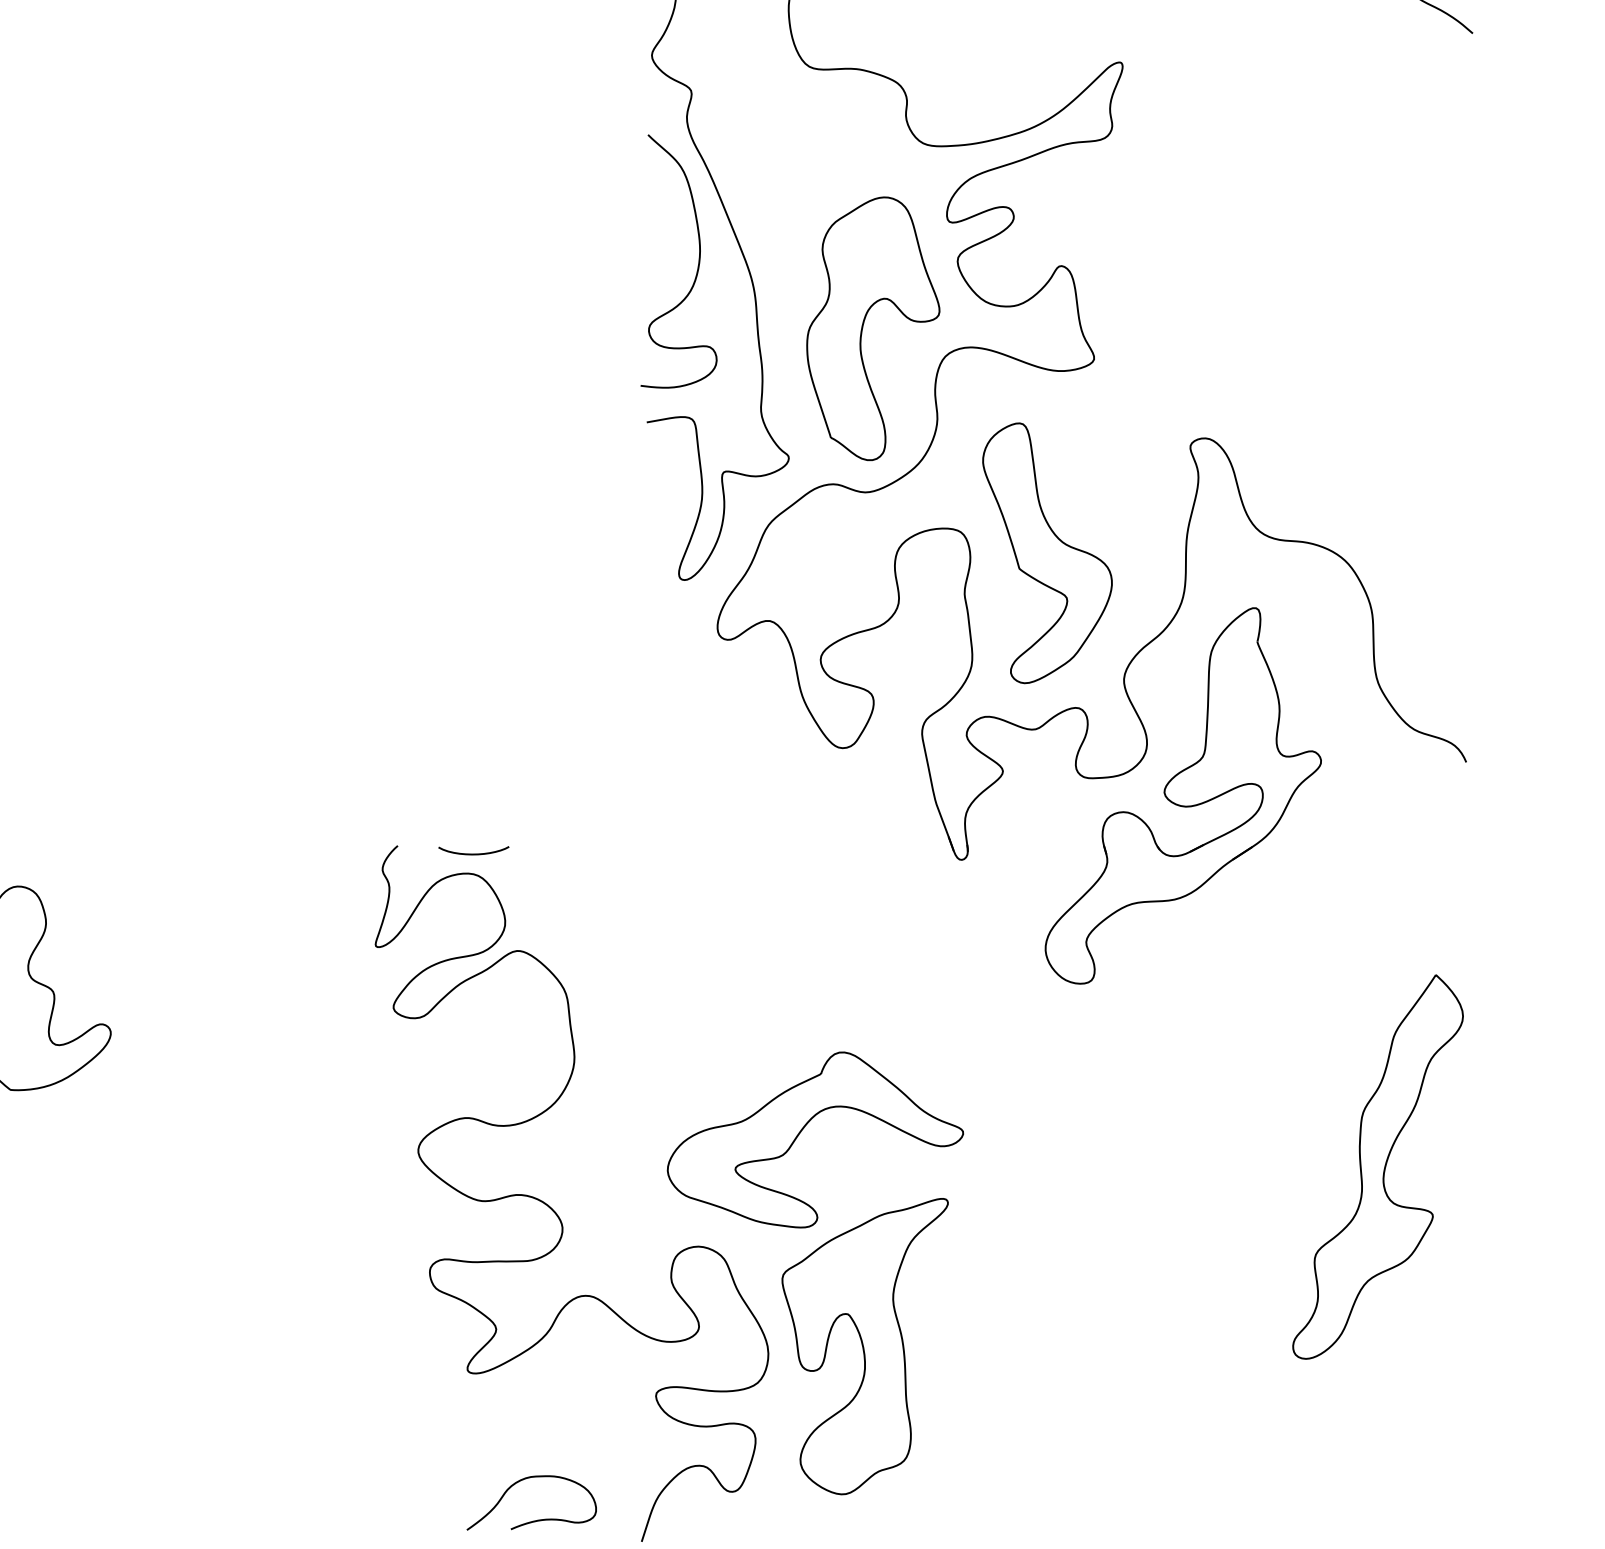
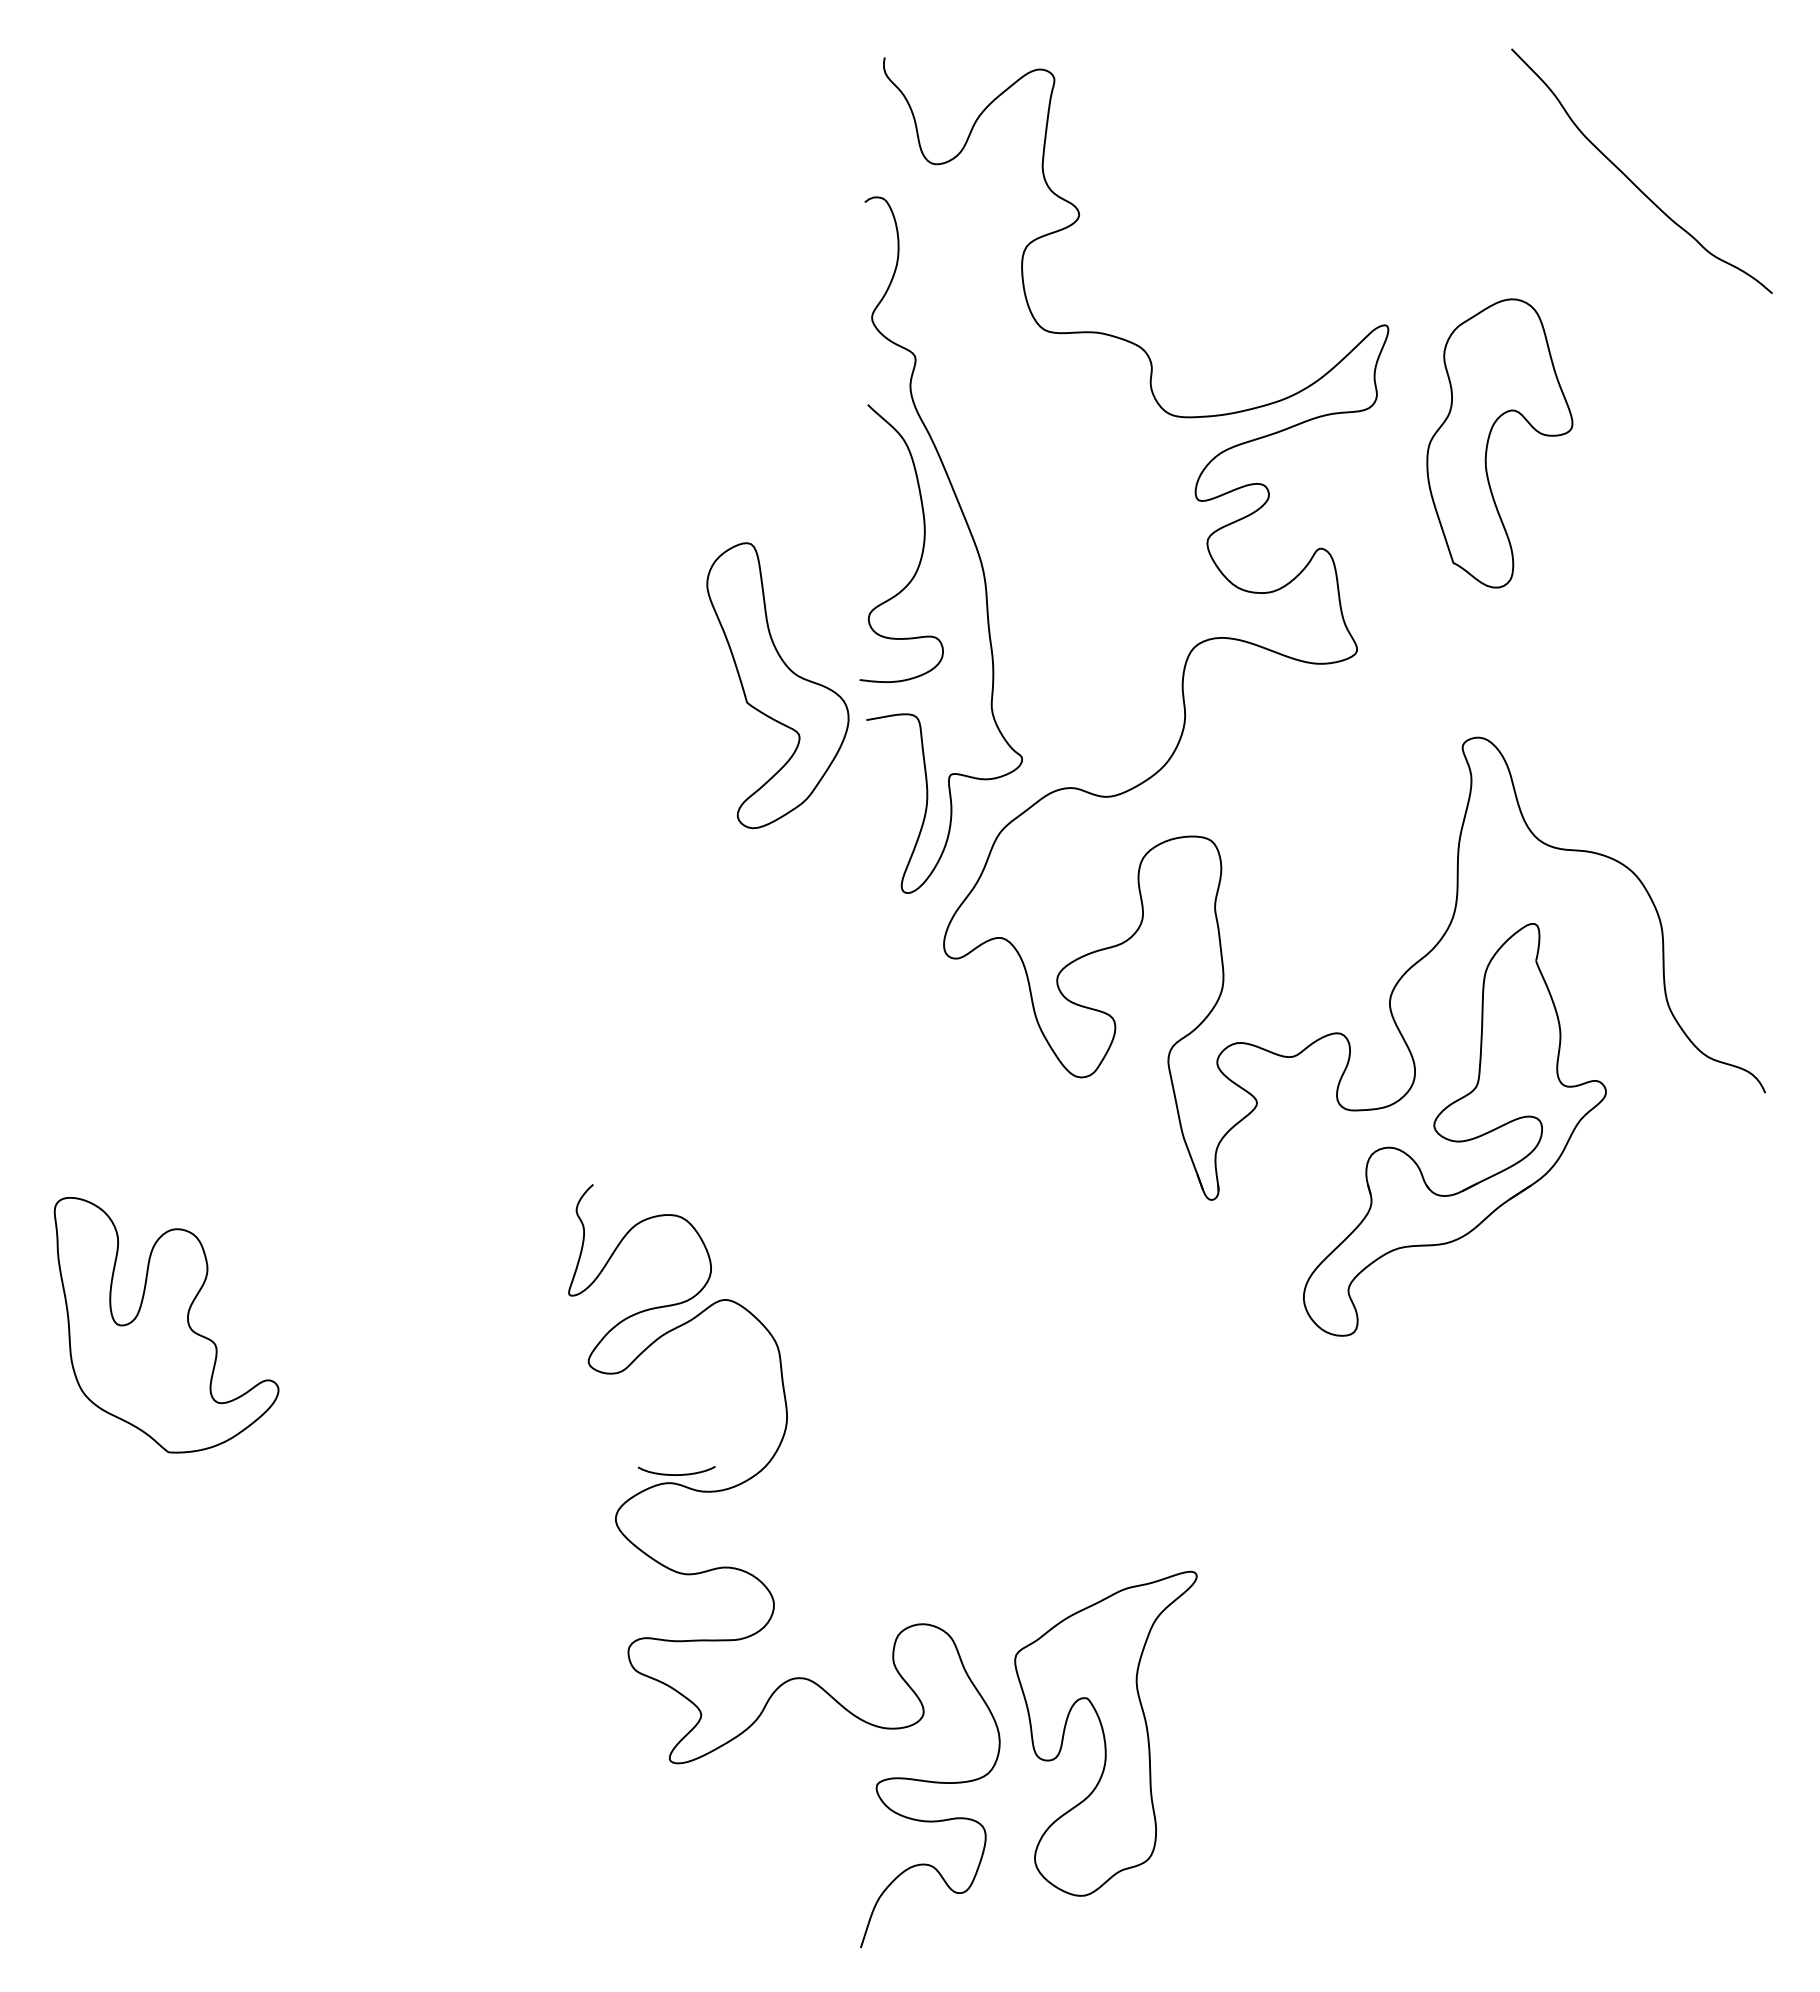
part: (863, 325) -> (1489, 439), moved
part: (1047, 553) -> (777, 685), moved
curve: (473, 853) -> (676, 1474), moved
part: (803, 1129) -> (1038, 1495), removed
part: (1378, 1166) -> (1668, 1536), removed
curve: (533, 1520) -> (742, 1924), removed

